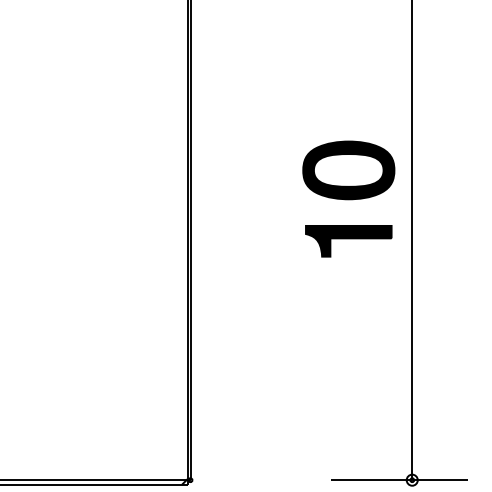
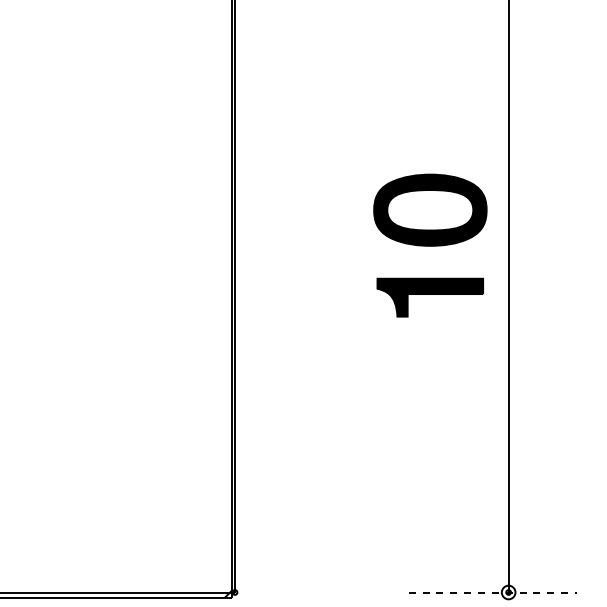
line: (399, 480) -> (493, 592), solid -> dashed

